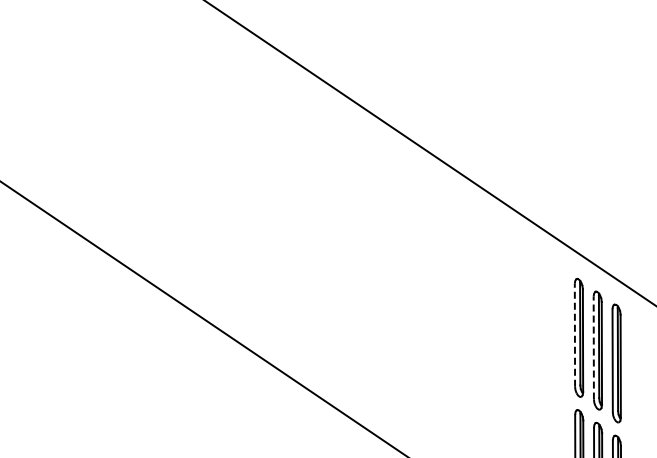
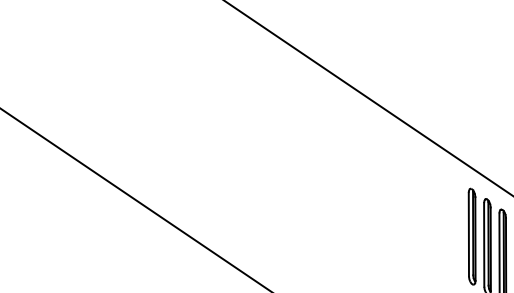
line: (574, 335) -> (468, 234), dashed -> solid
line: (593, 348) -> (483, 245), dashed -> solid

